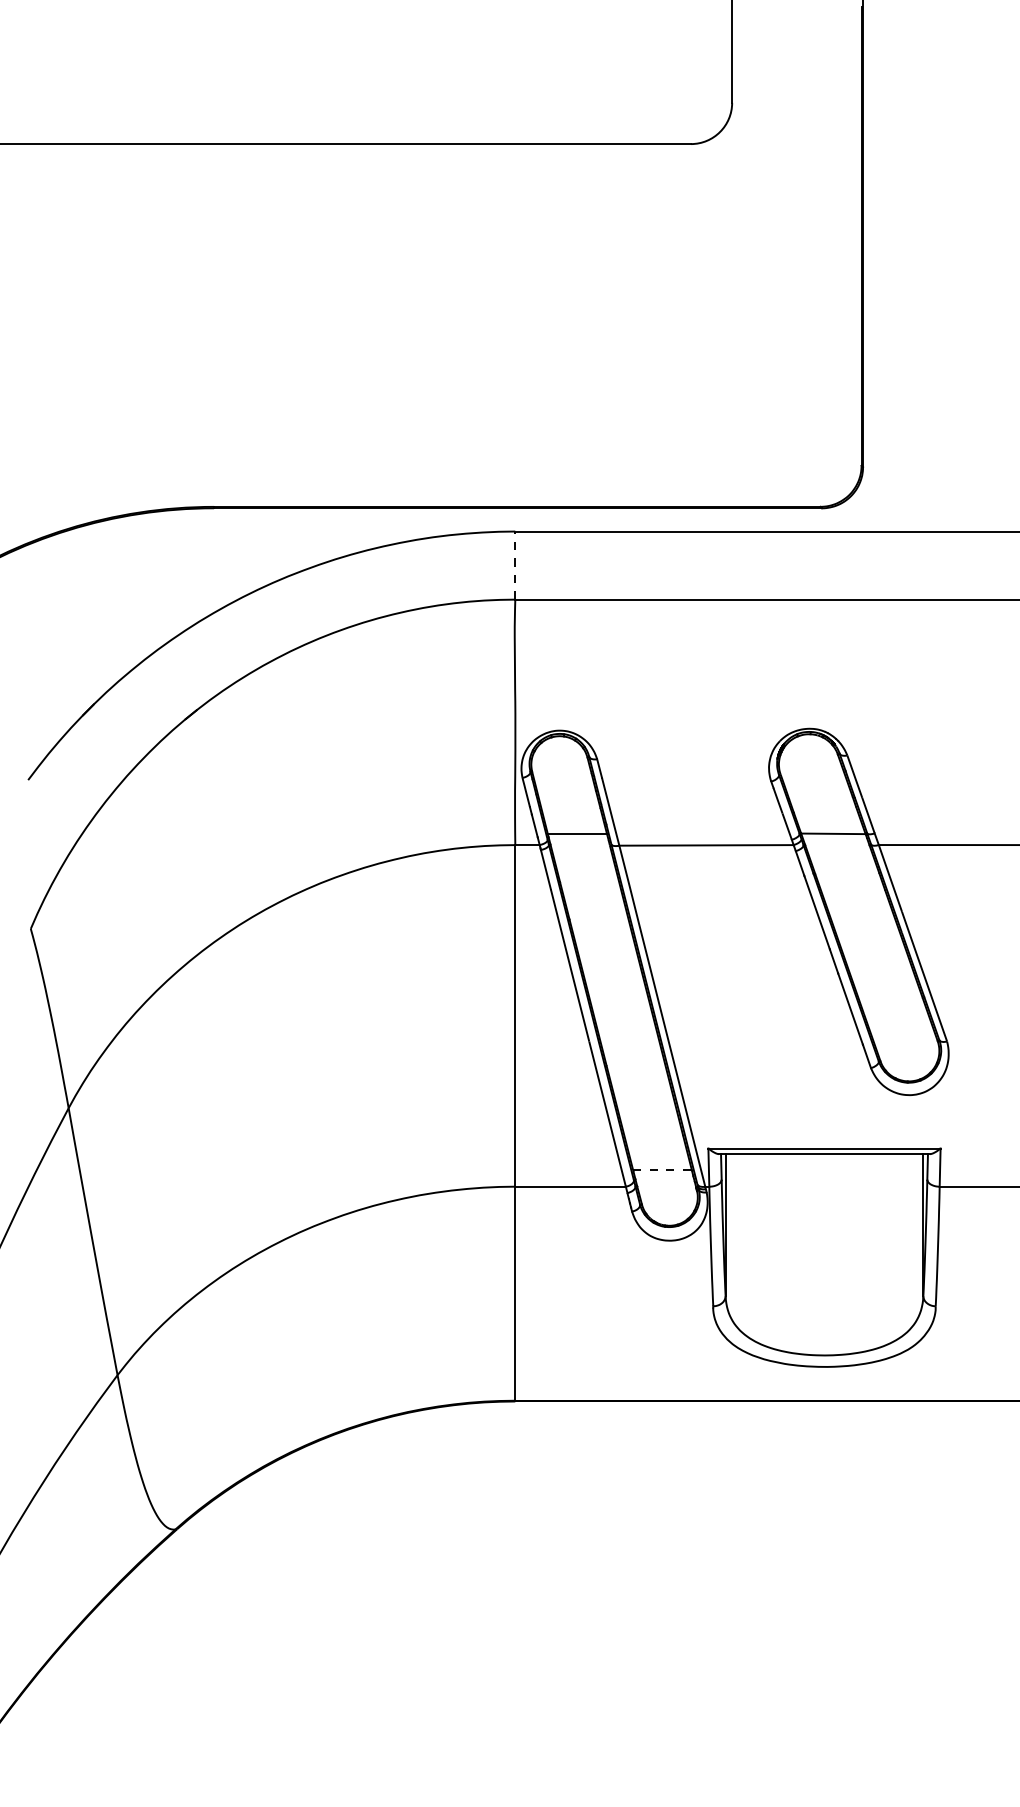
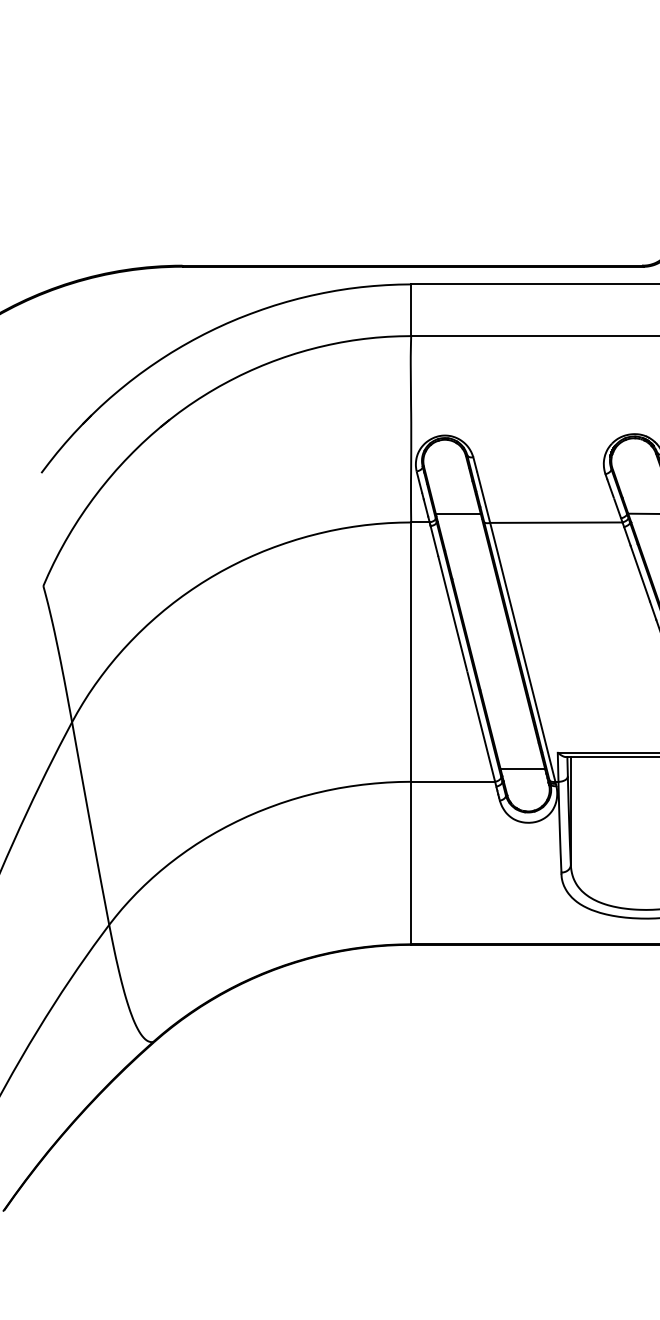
line: (515, 565) -> (411, 310), dashed -> solid
line: (663, 1170) -> (523, 769), dashed -> solid

